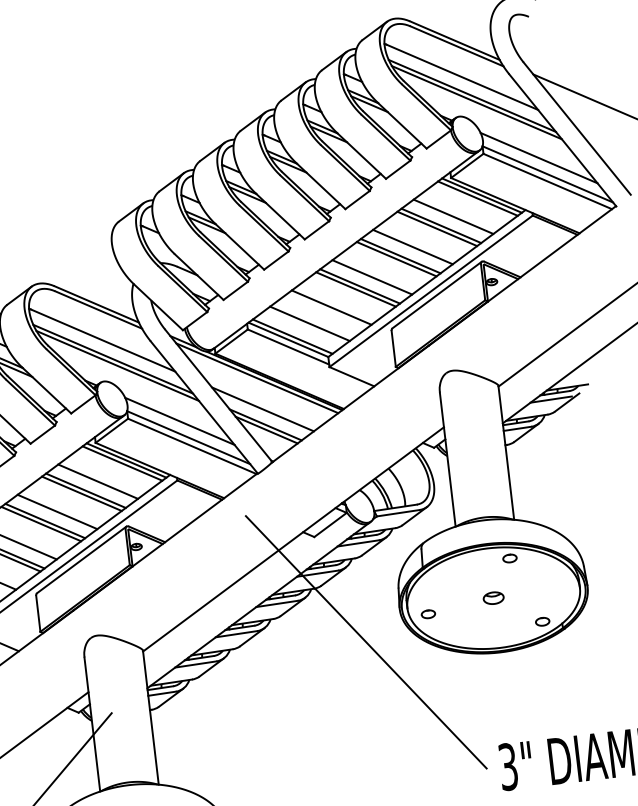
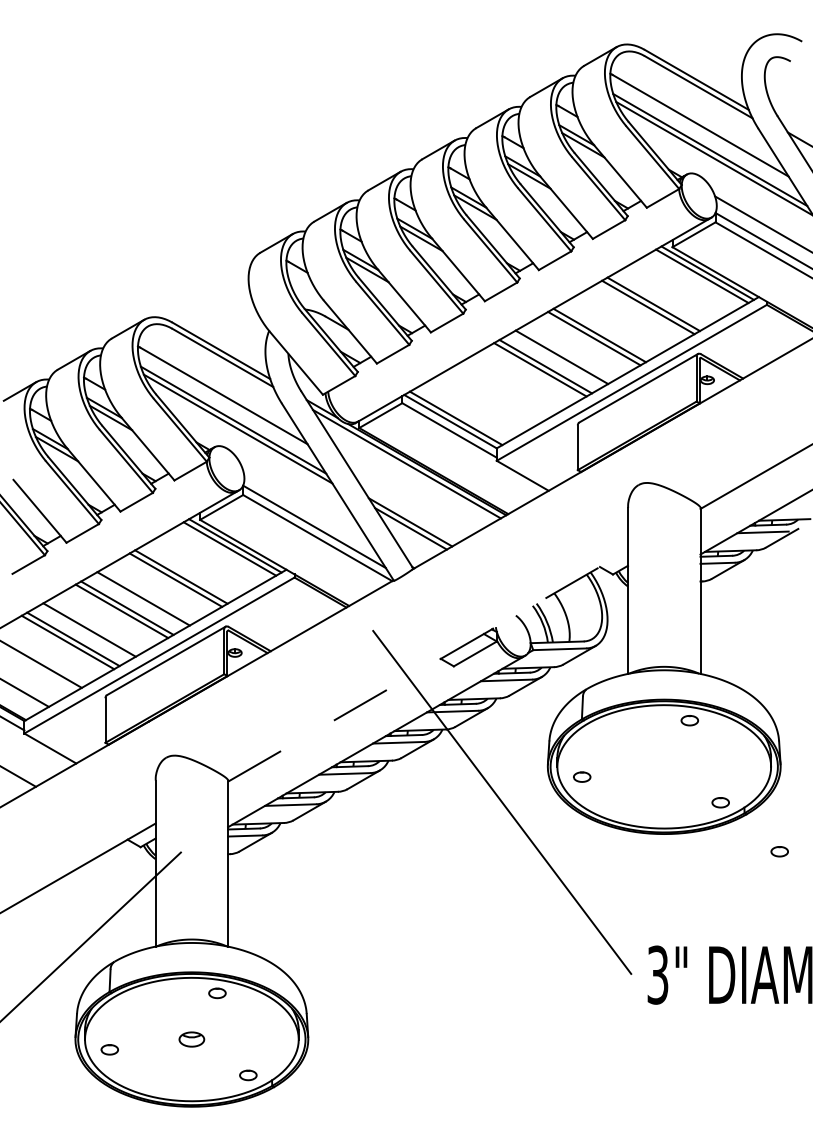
line: (453, 216) -> (669, 294), removed
line: (412, 246) -> (615, 325), removed
line: (331, 307) -> (507, 388), removed
line: (309, 323) -> (478, 404), removed
line: (263, 408) -> (409, 502), removed
line: (179, 421) -> (305, 505), removed
line: (98, 481) -> (197, 567), removed
line: (293, 539) -> (428, 666), solid -> dashed
part: (493, 597) -> (664, 766), removed
part: (594, 655) -> (779, 851), added

